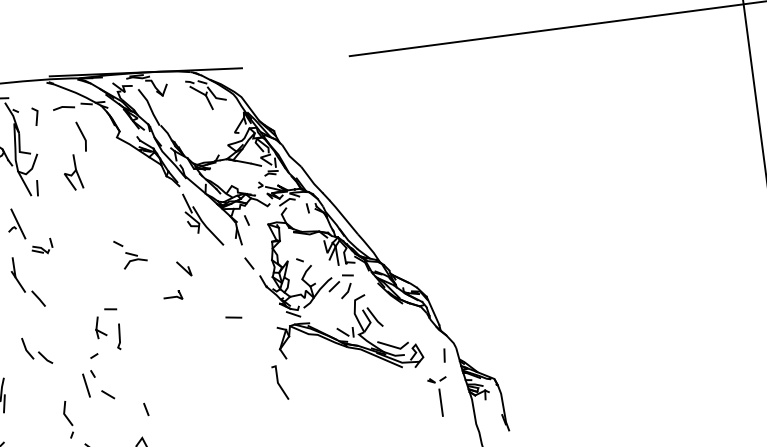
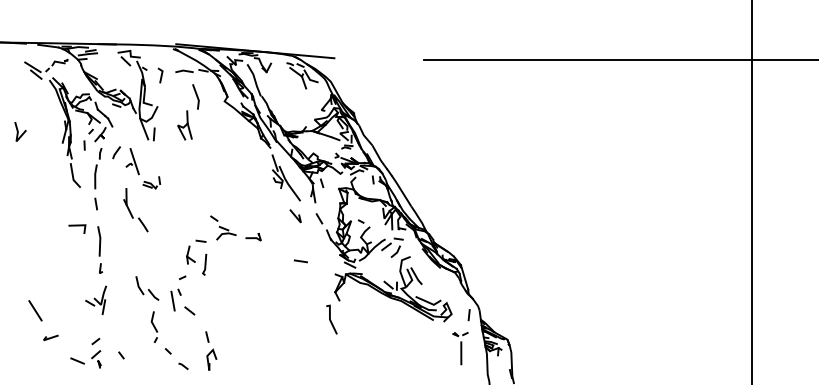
part: (130, 253) -> (223, 227), moved
line: (184, 269) -> (295, 216), moved
part: (37, 350) -> (147, 288), moved
line: (146, 408) -> (207, 336), moved

